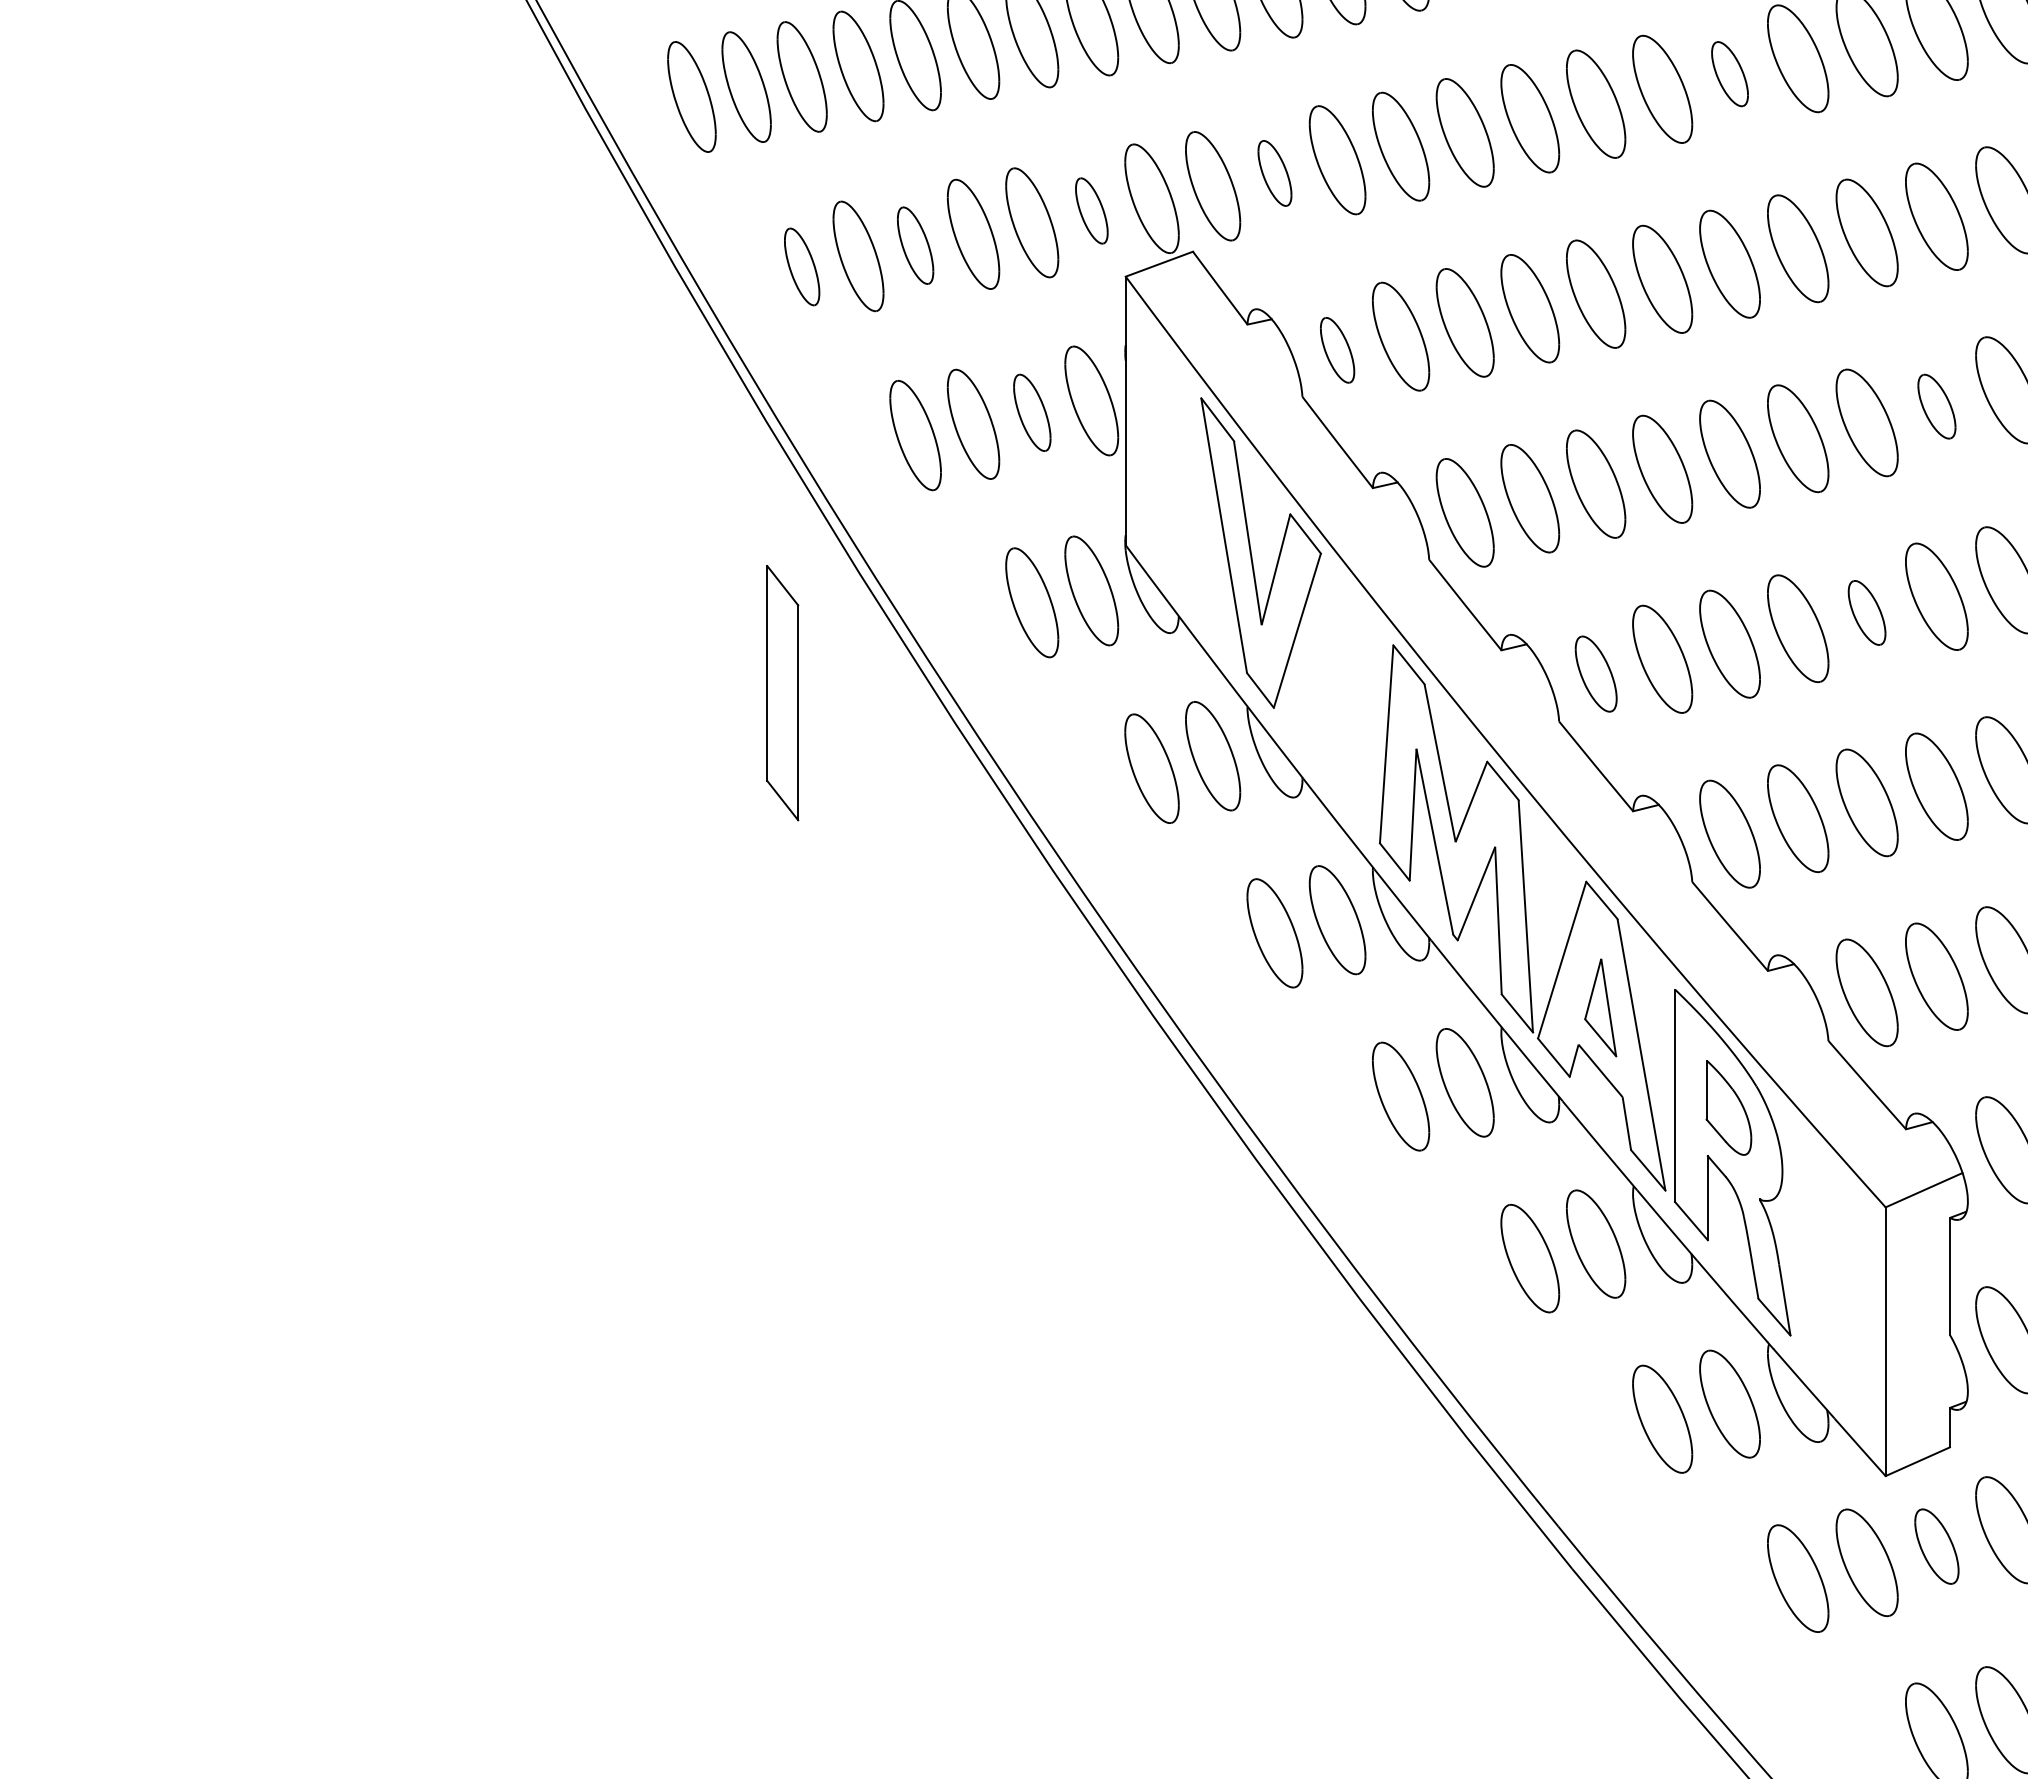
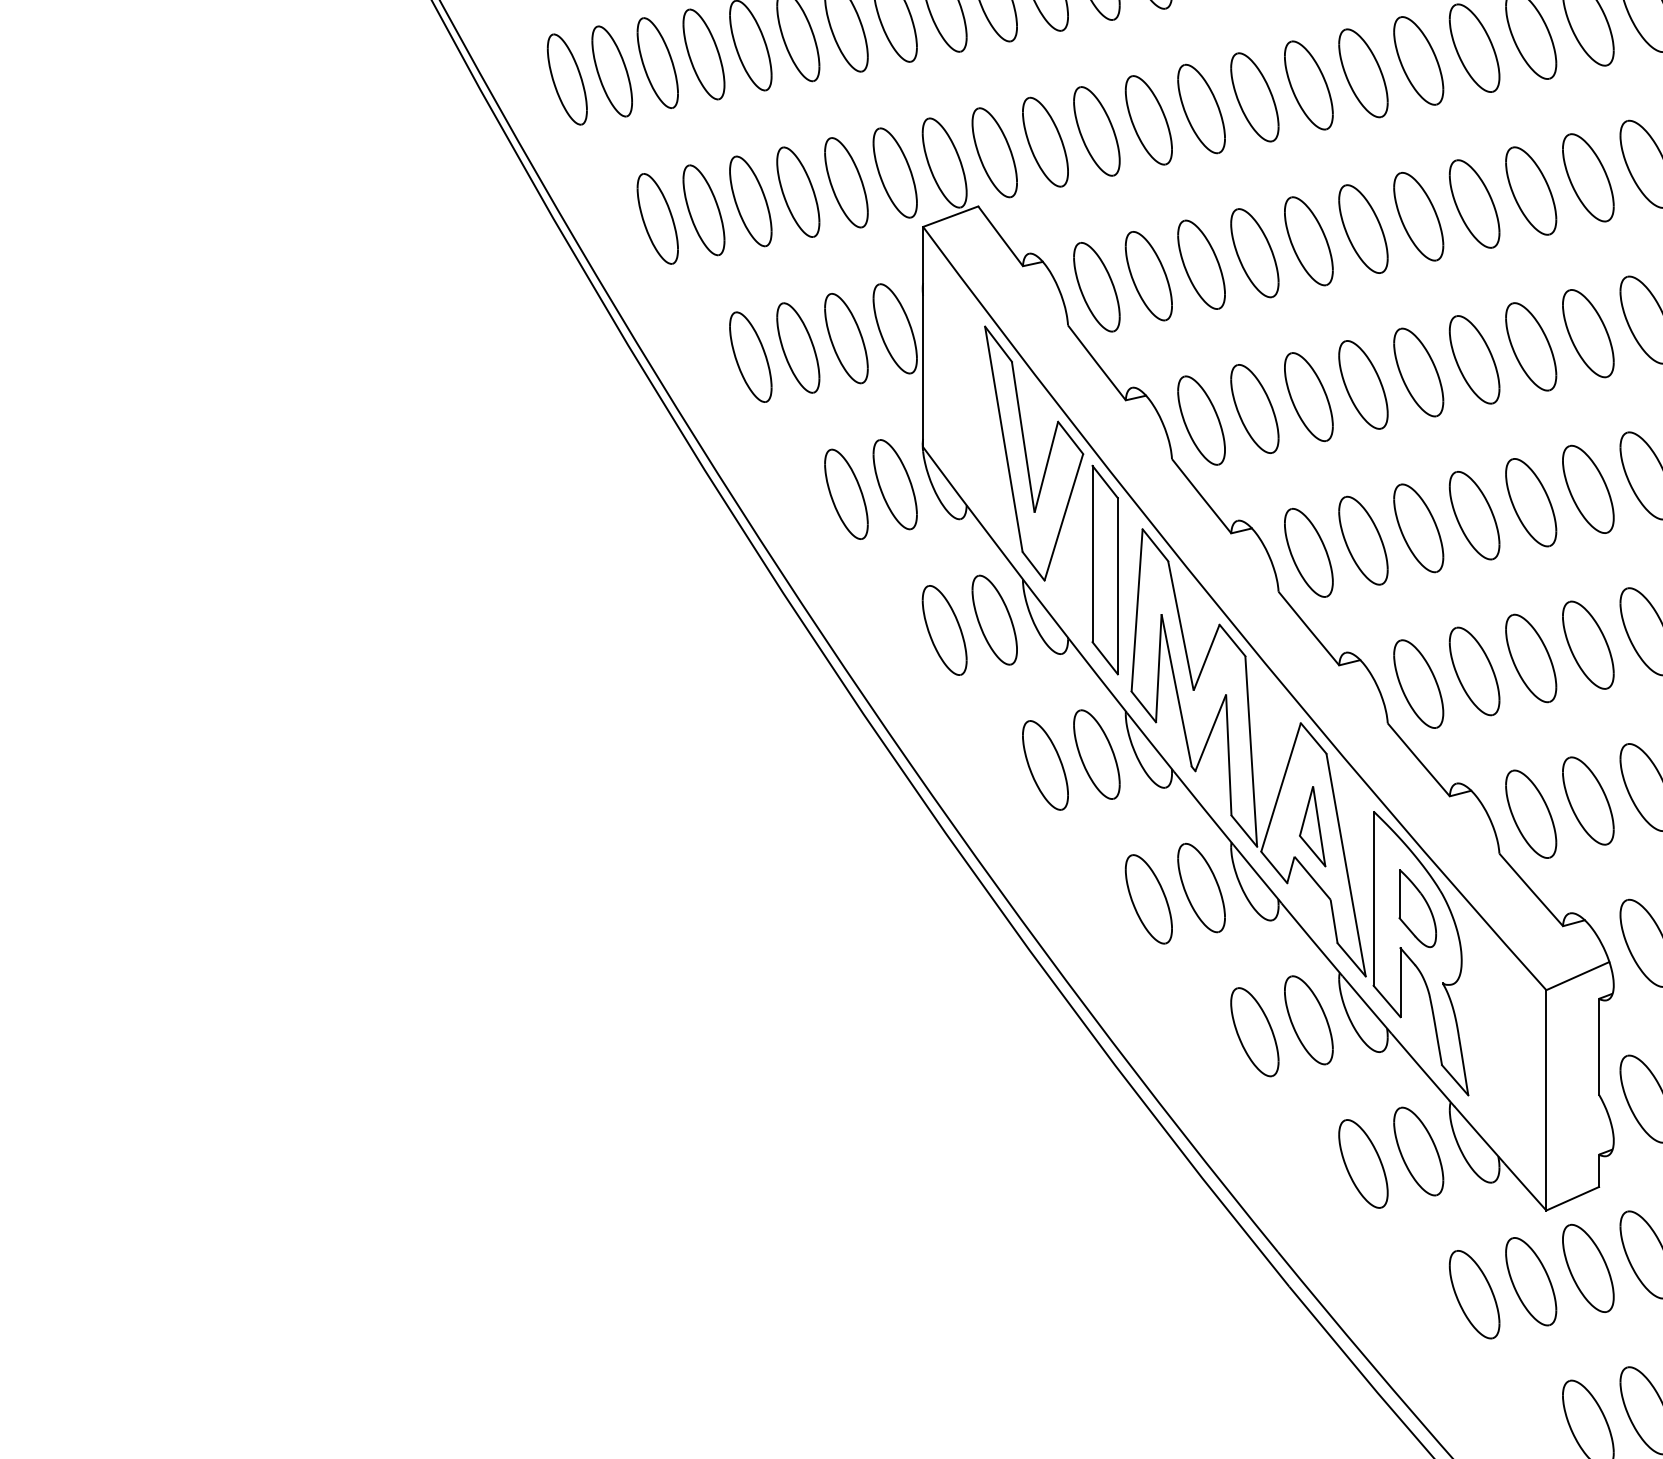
part: (1729, 73) -> (1418, 60), size x1.67
part: (1274, 173) -> (1045, 142), size x1.67
part: (1091, 210) -> (895, 172), size x1.67
part: (915, 245) -> (750, 201), size x1.43
part: (801, 266) -> (657, 218), size x1.43
part: (1337, 350) -> (1096, 287), size x1.67
part: (1936, 406) -> (1588, 333), size x1.67
part: (1032, 412) -> (846, 338), size x1.43
part: (1866, 612) -> (1530, 502), size x1.67
part: (1596, 673) -> (1309, 552), size x1.43
part: (782, 693) -> (1105, 570), moved
part: (1936, 1546) -> (1588, 1268), size x1.43

